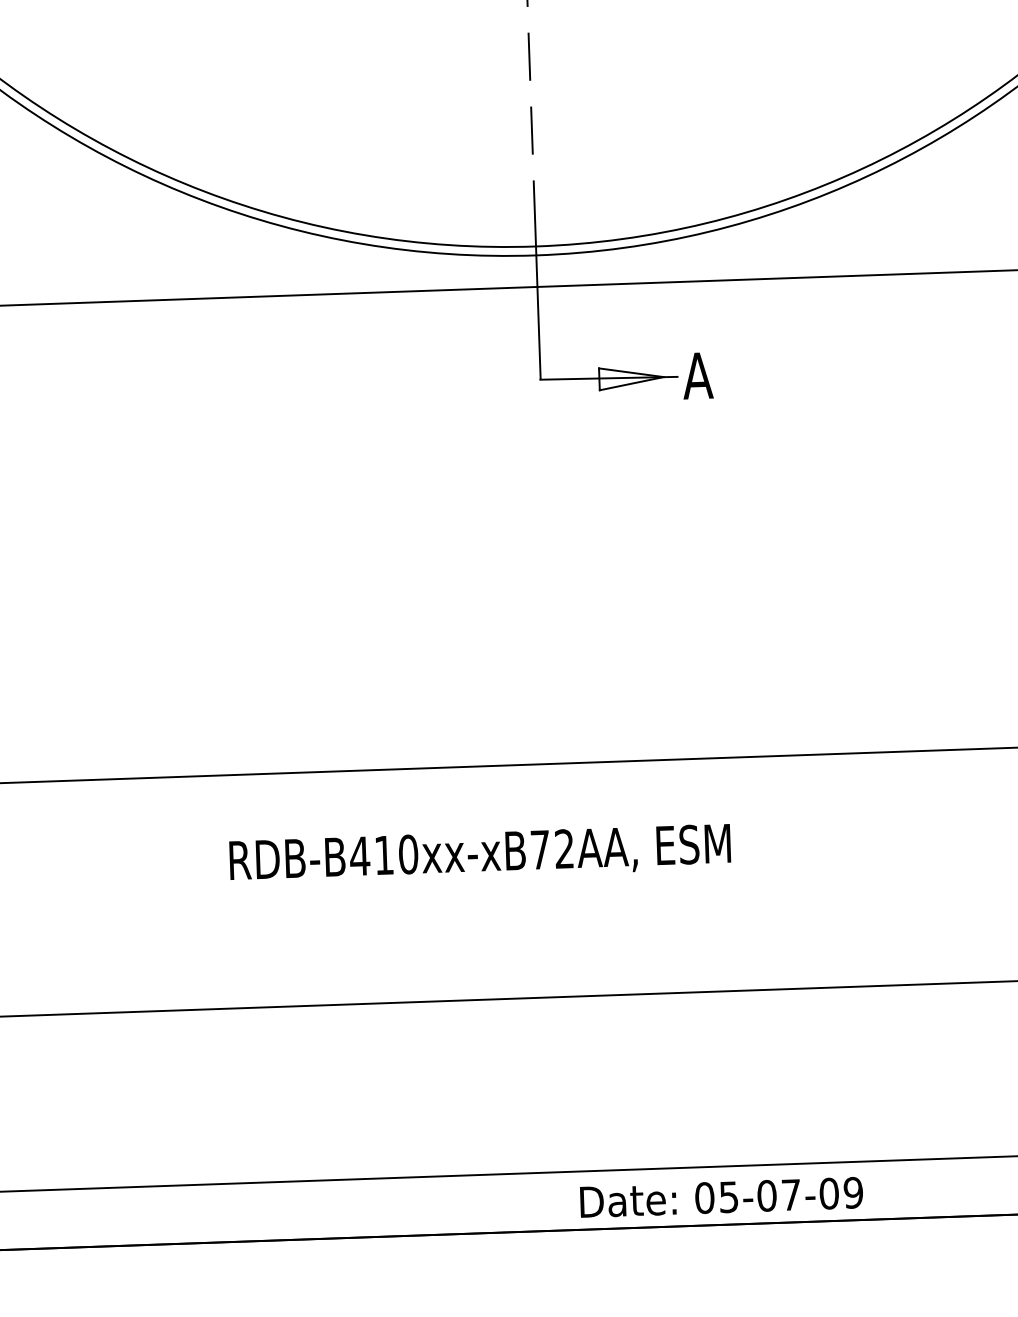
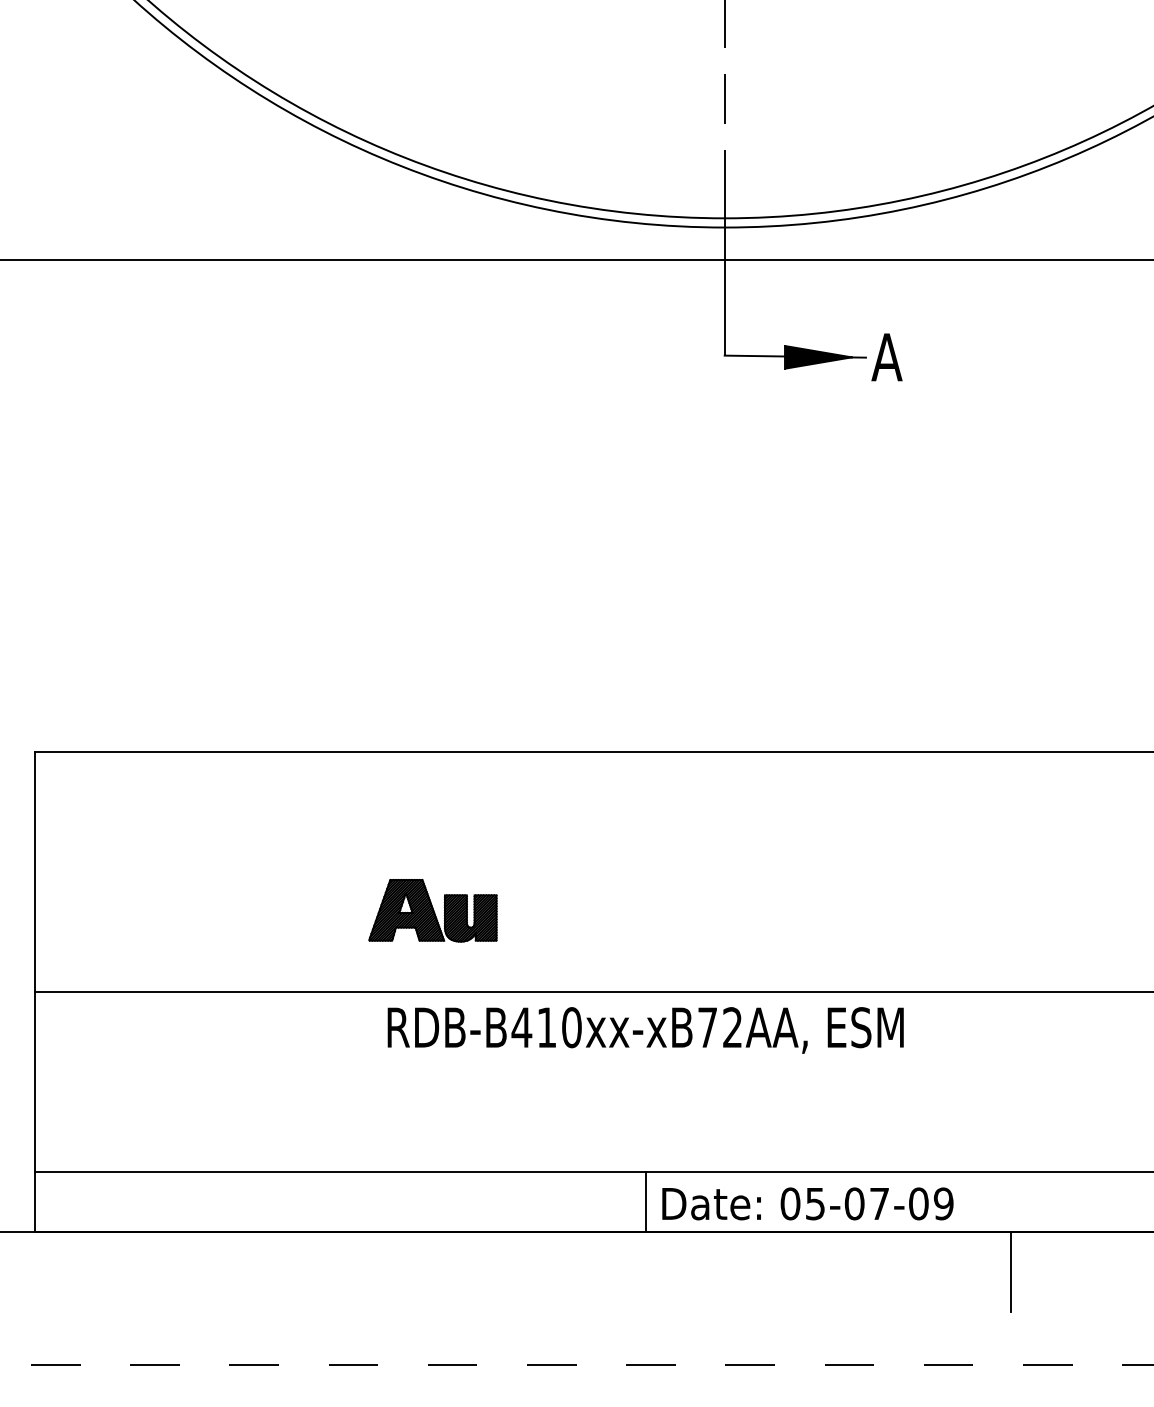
fill: (631, 378) -> (818, 357), added
text: (480, 854) -> (645, 1030), moved
part: (275, 928) -> (432, 910), added
text: (721, 1197) -> (807, 1203), moved
line: (492, 1204) -> (645, 1202), added
line: (848, 1258) -> (1010, 1271), added

